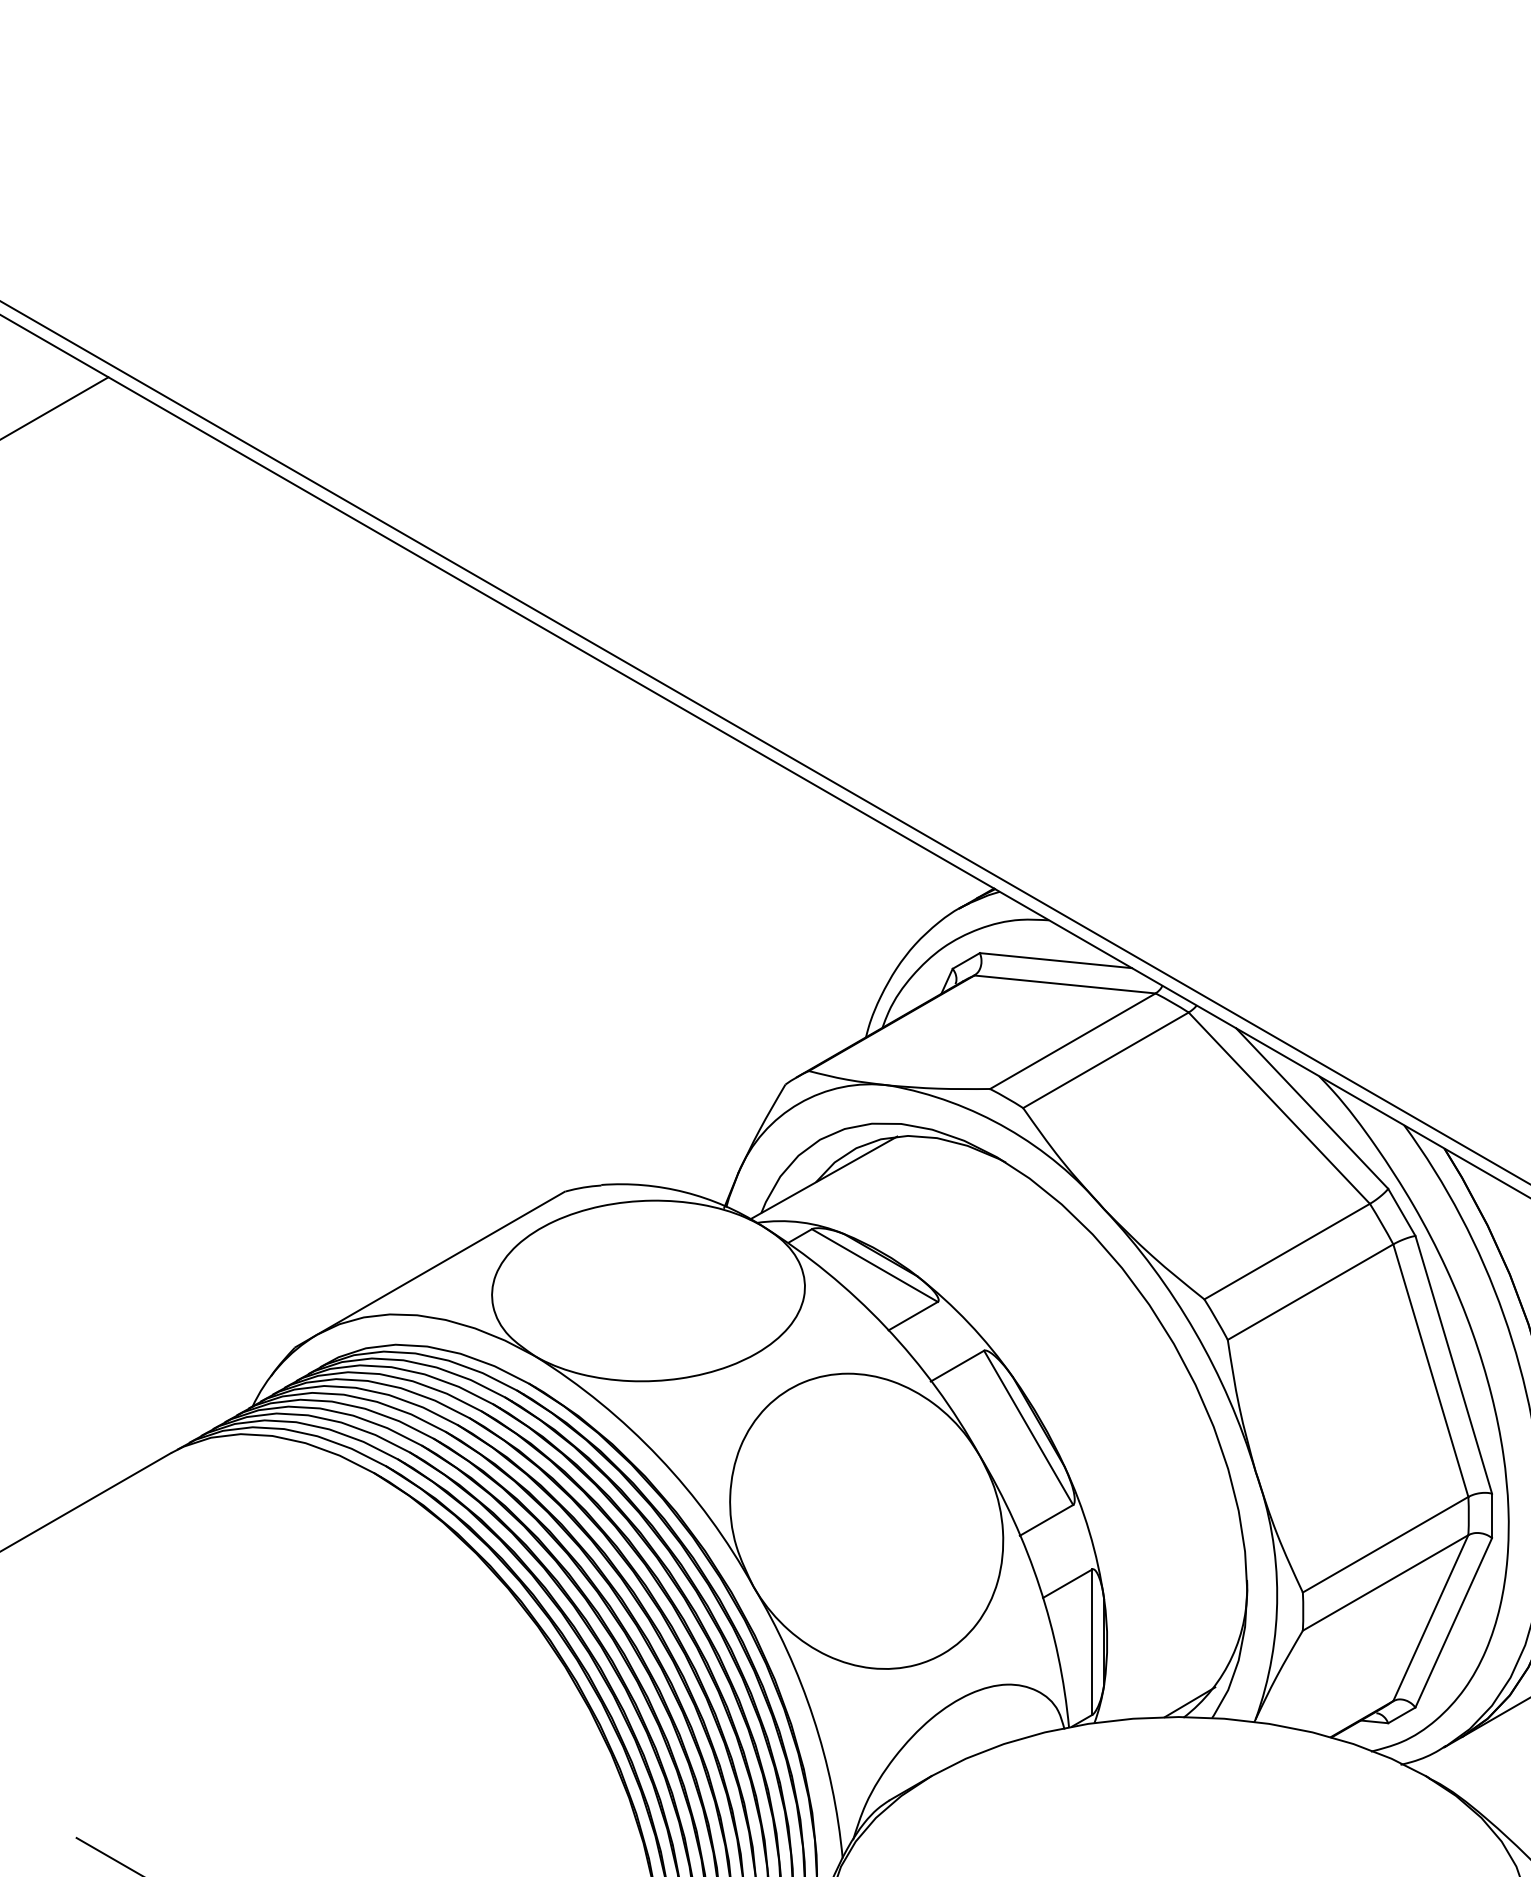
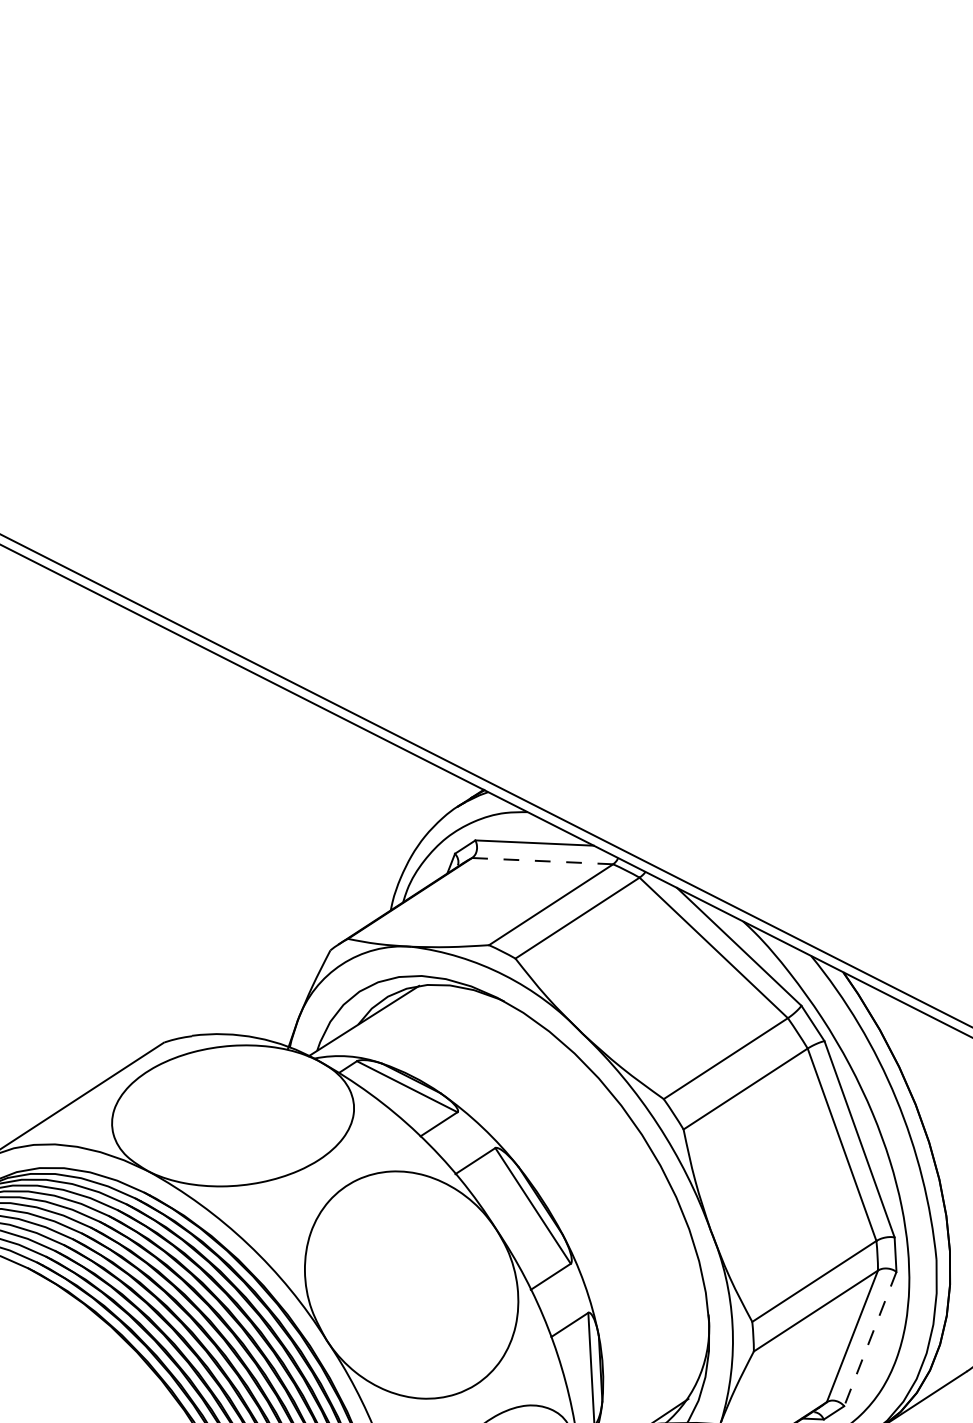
line: (1064, 984) -> (542, 861), solid -> dashed
line: (1453, 1622) -> (870, 1338), solid -> dashed

